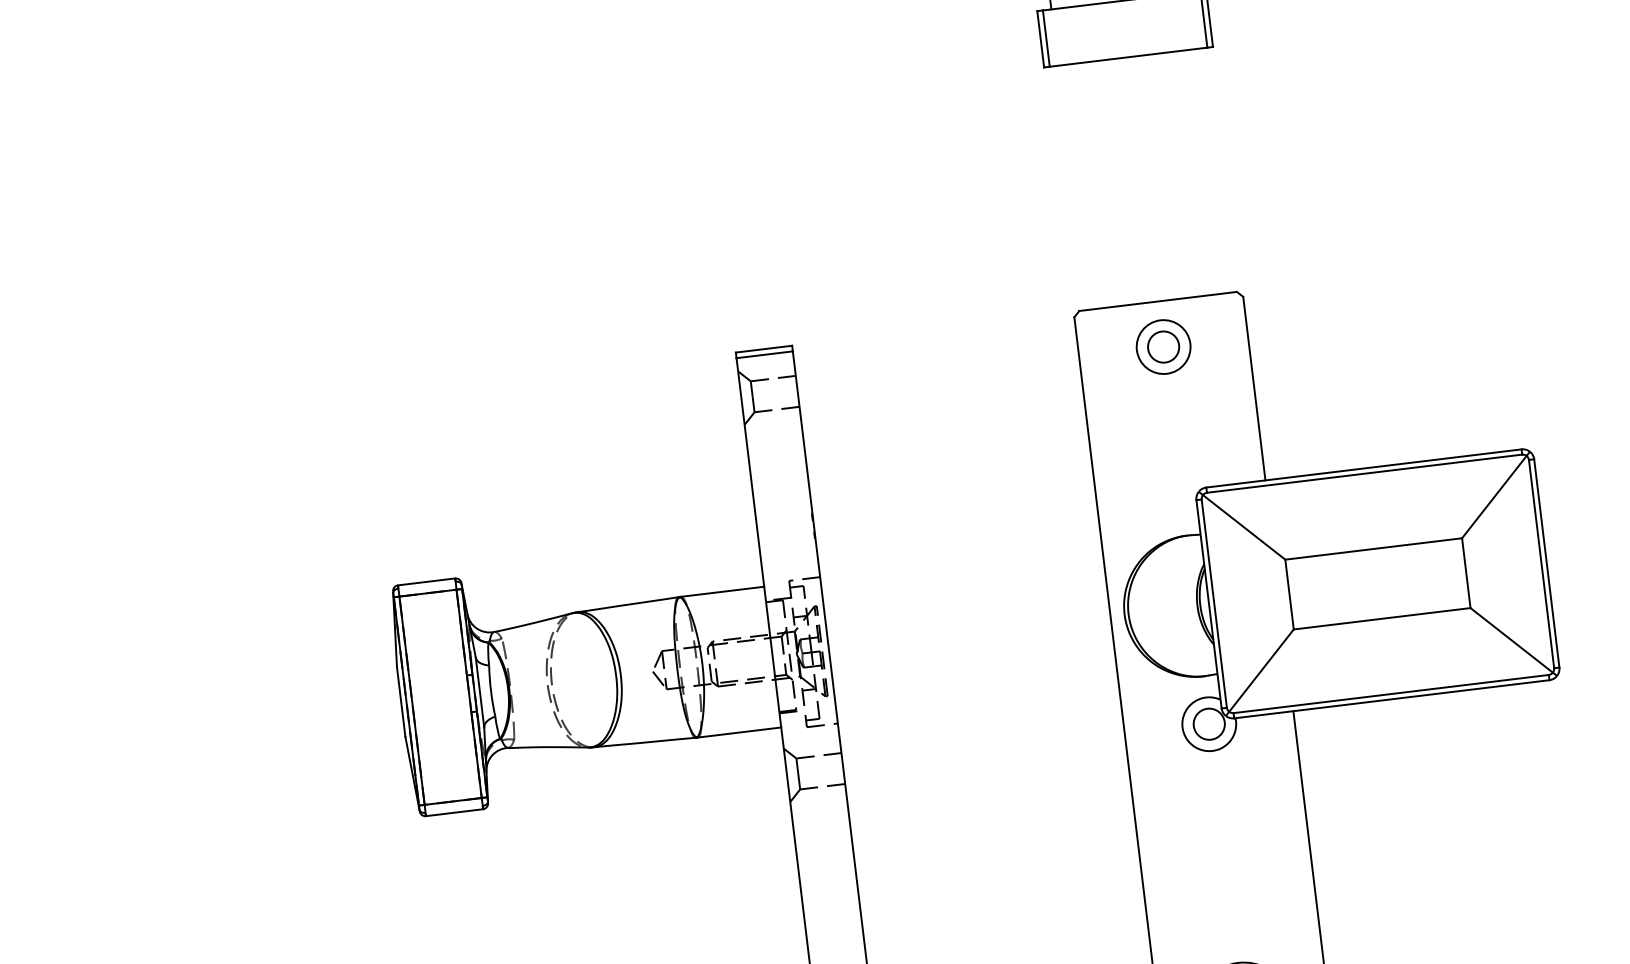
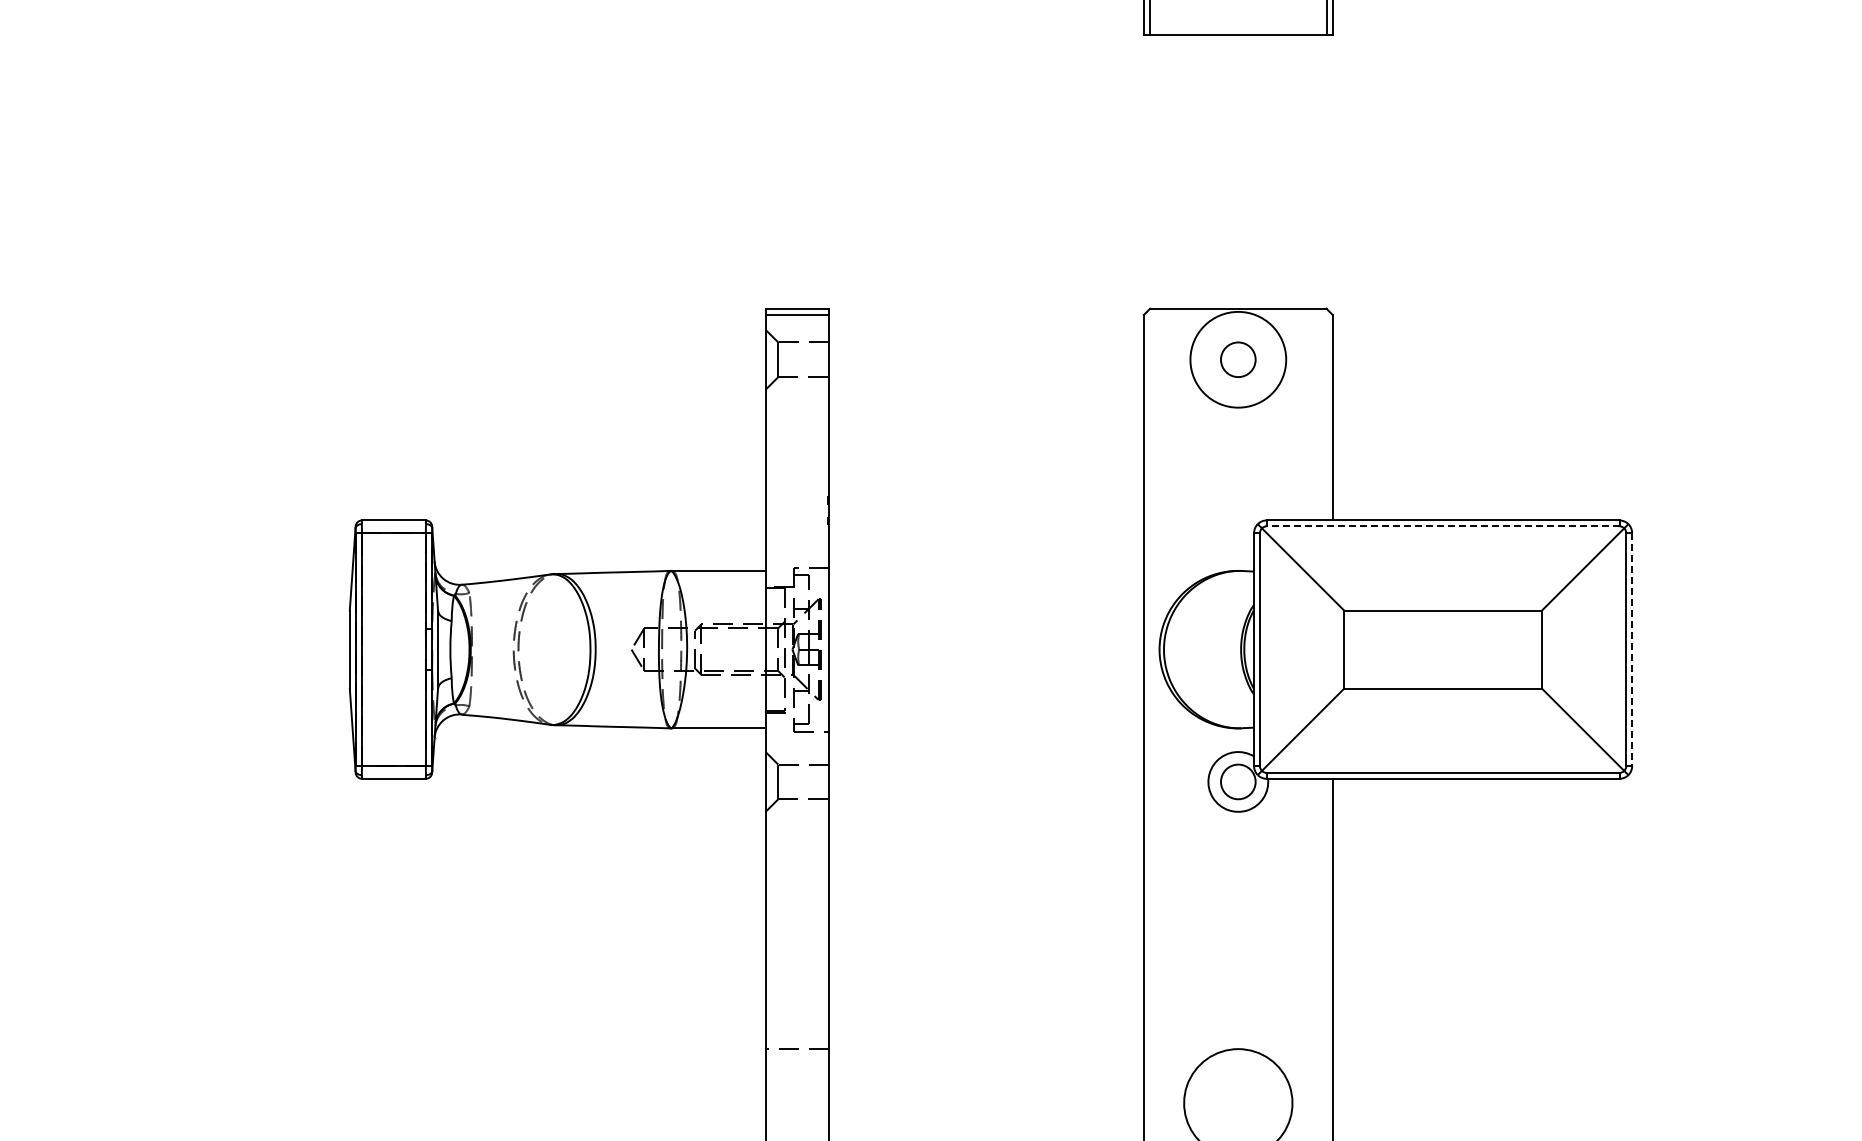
circle: (1163, 346) -> (1238, 359), size x1.6
line: (1364, 473) -> (1442, 526), solid -> dashed
line: (1547, 563) -> (1632, 649), solid -> dashed

